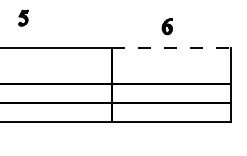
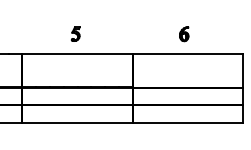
part: (23, 17) -> (75, 33), moved
line: (171, 48) -> (188, 54), dashed -> solid

